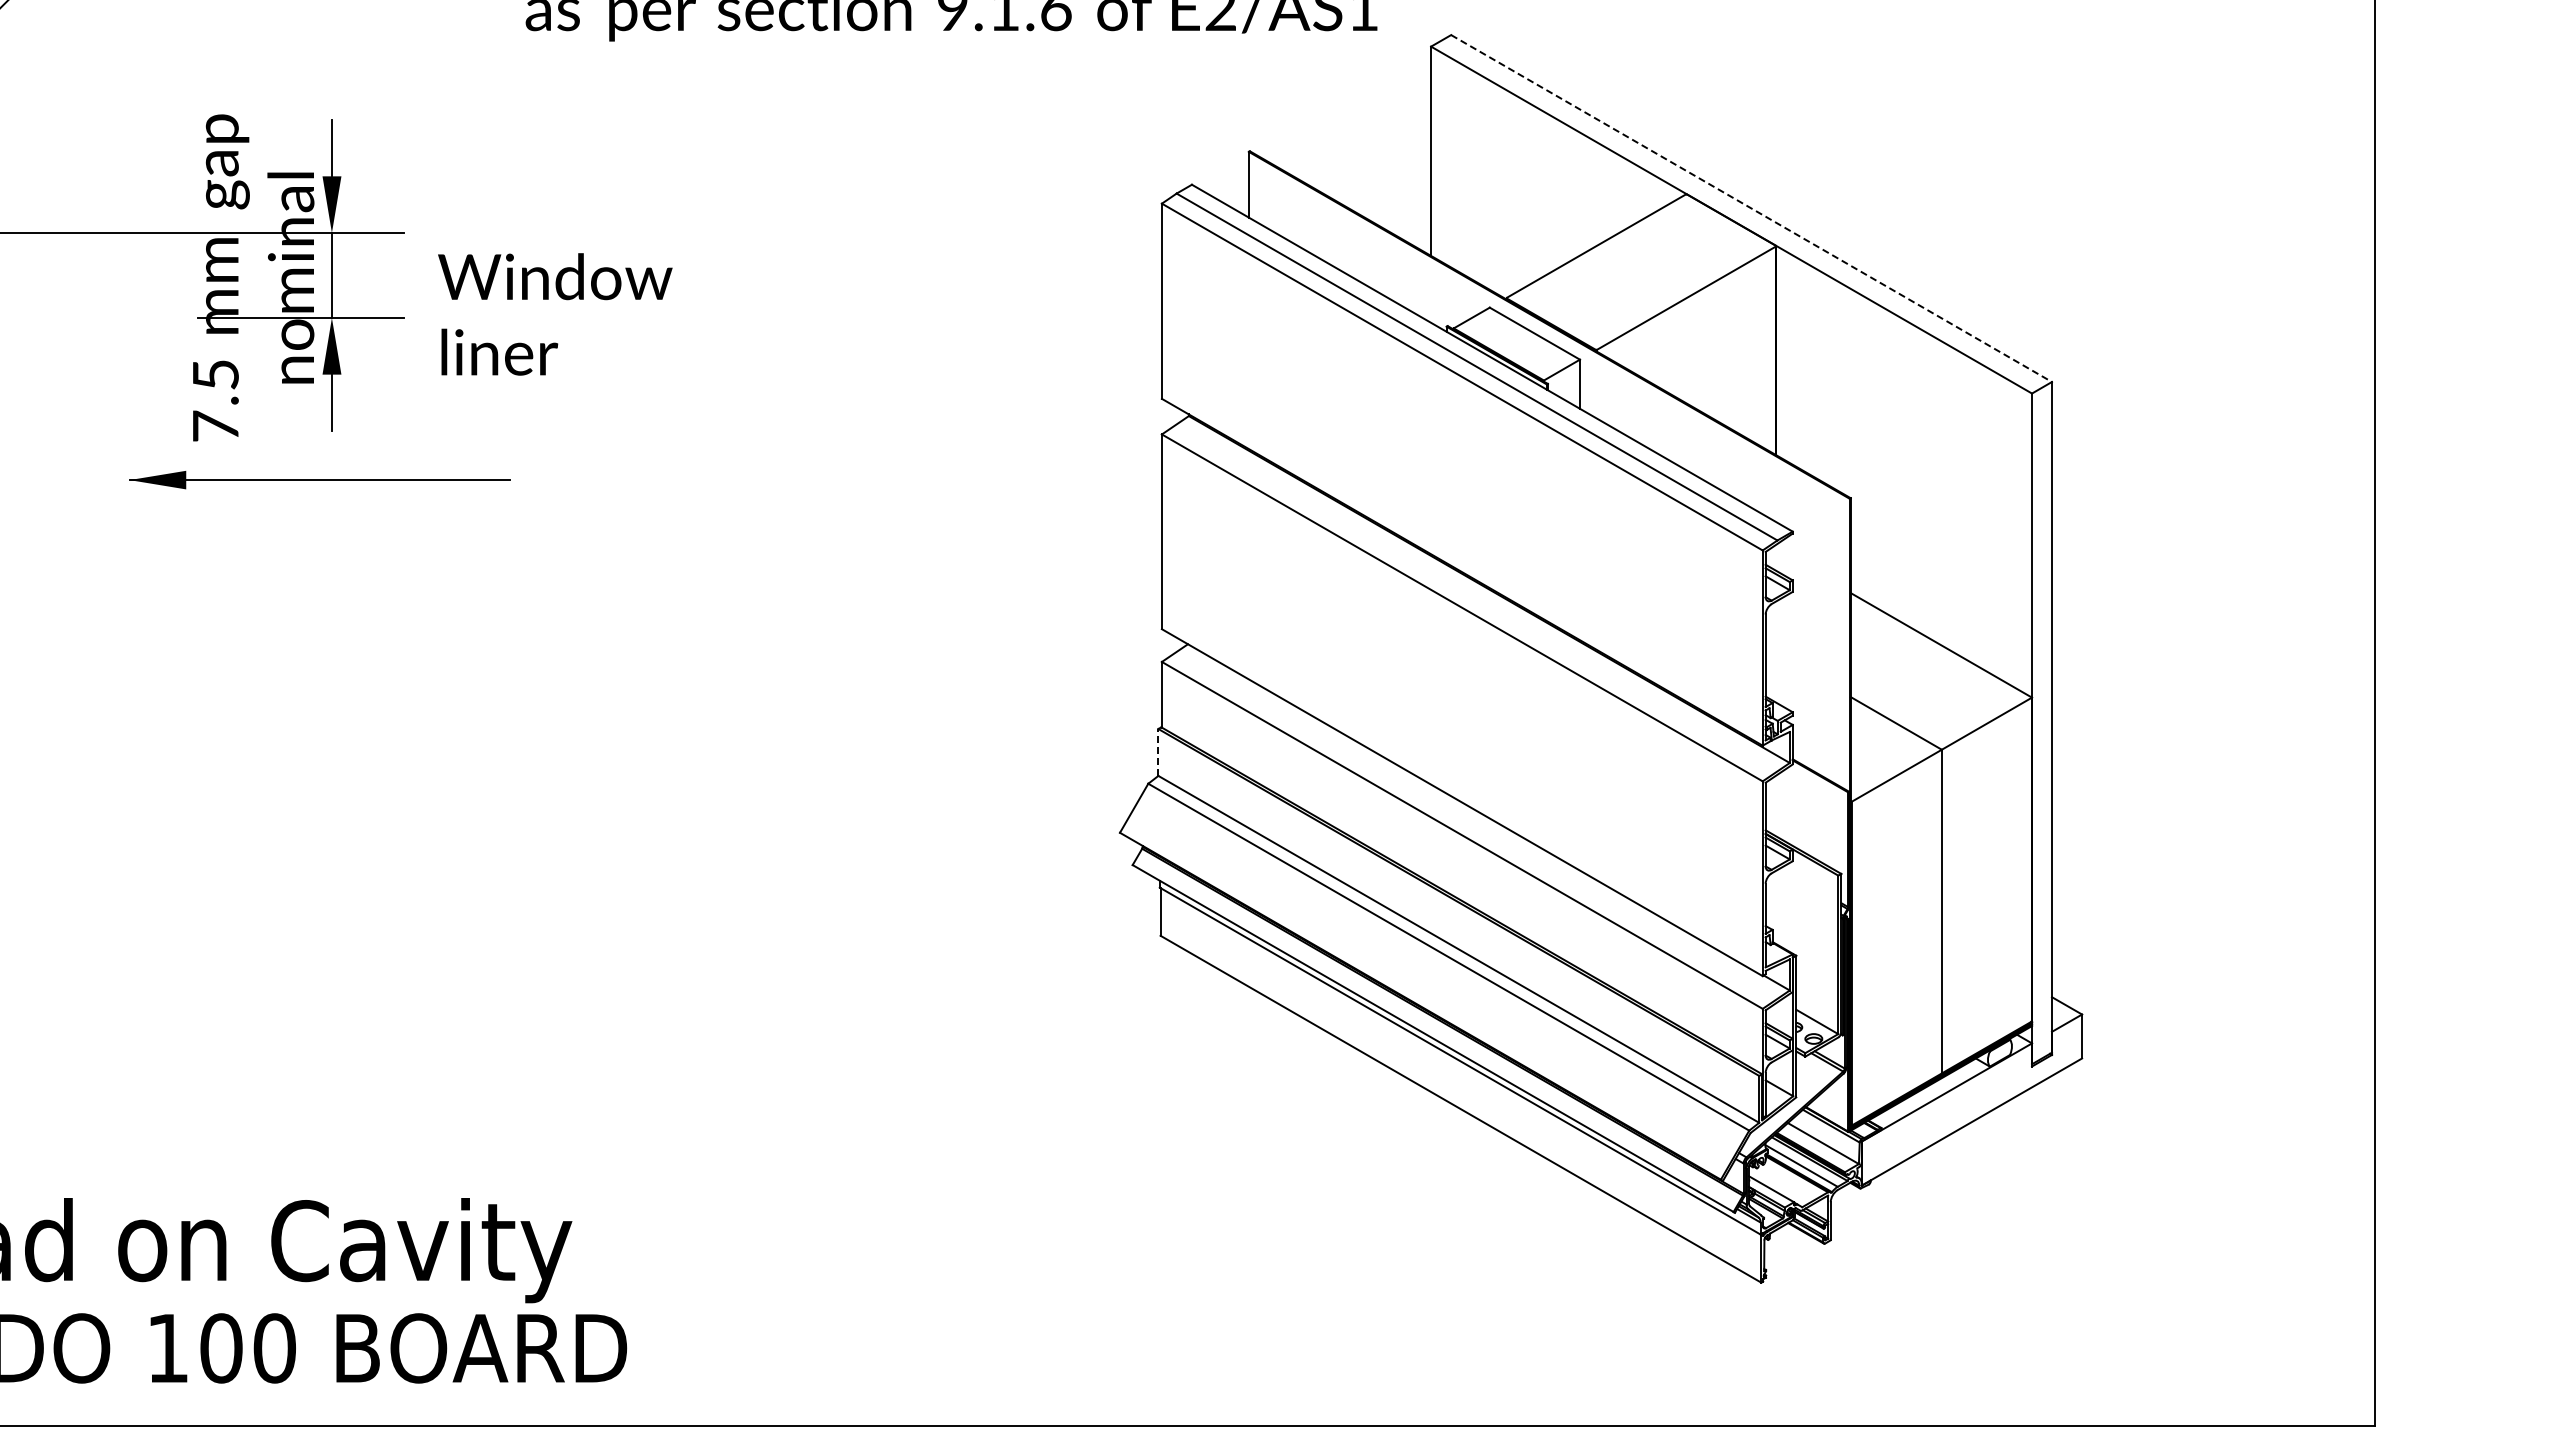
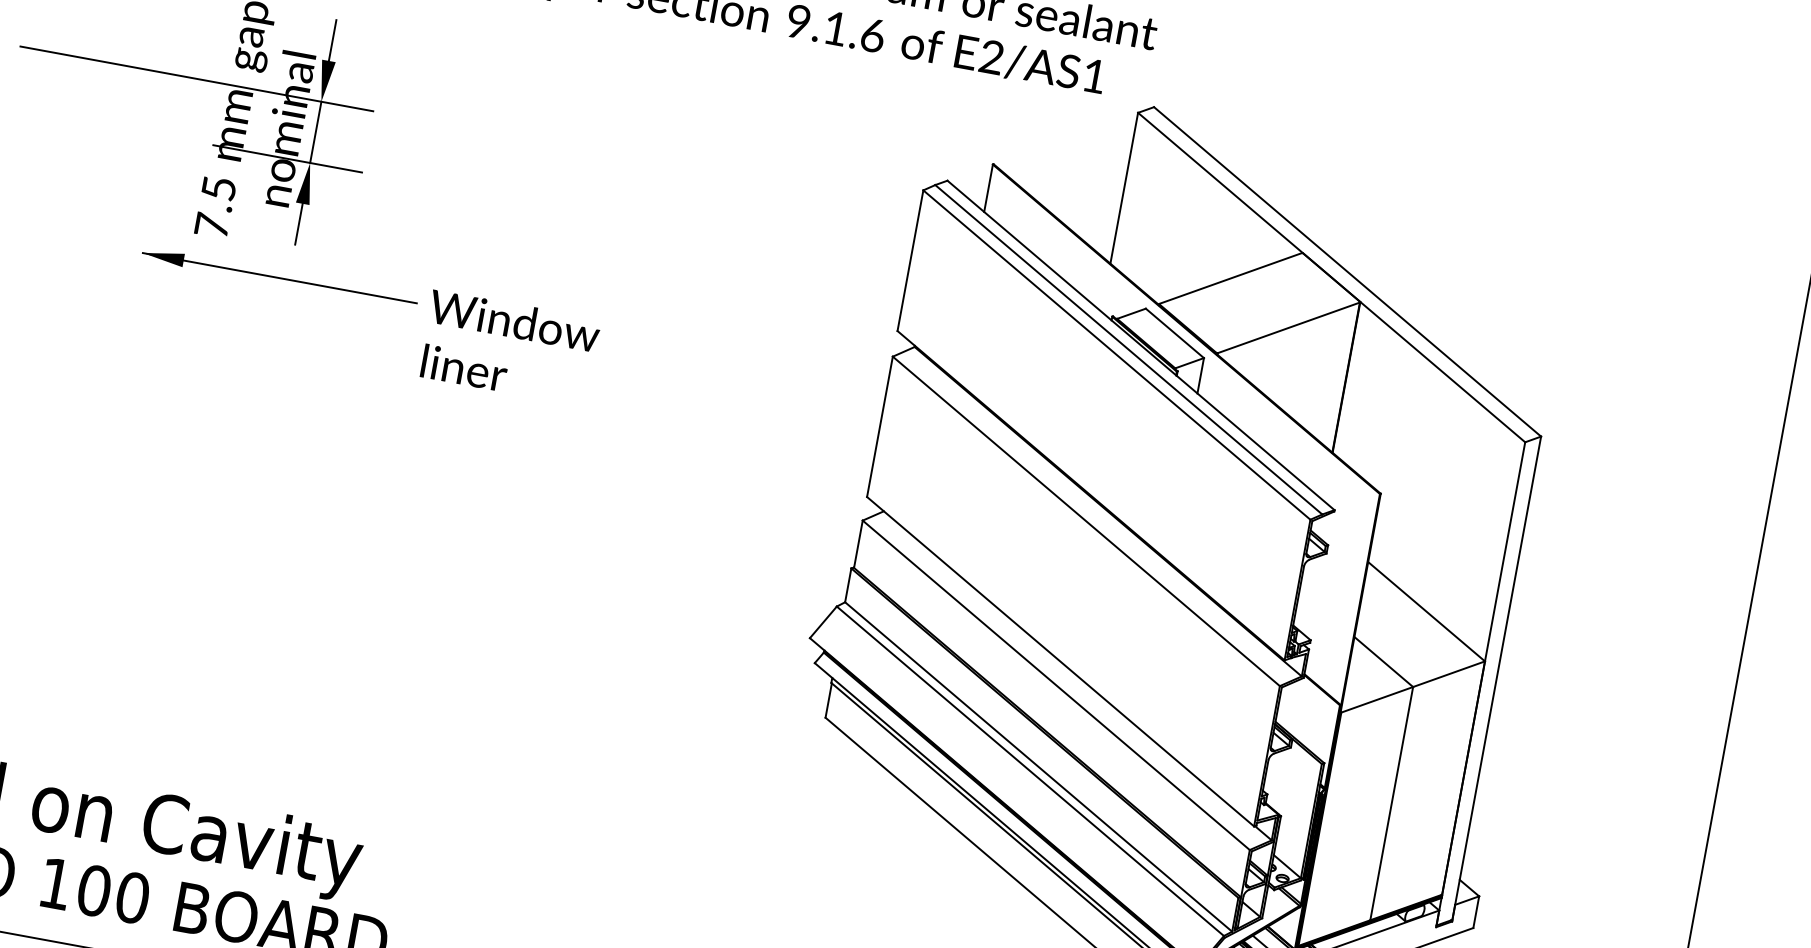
line: (1751, 208) -> (1347, 271), dashed -> solid
text: (555, 314) -> (509, 348), moved
line: (1158, 751) -> (848, 584), dashed -> solid

